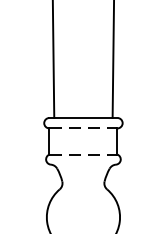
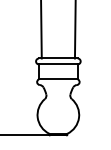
line: (83, 128) -> (58, 64), dashed -> solid
line: (83, 154) -> (58, 79), dashed -> solid

